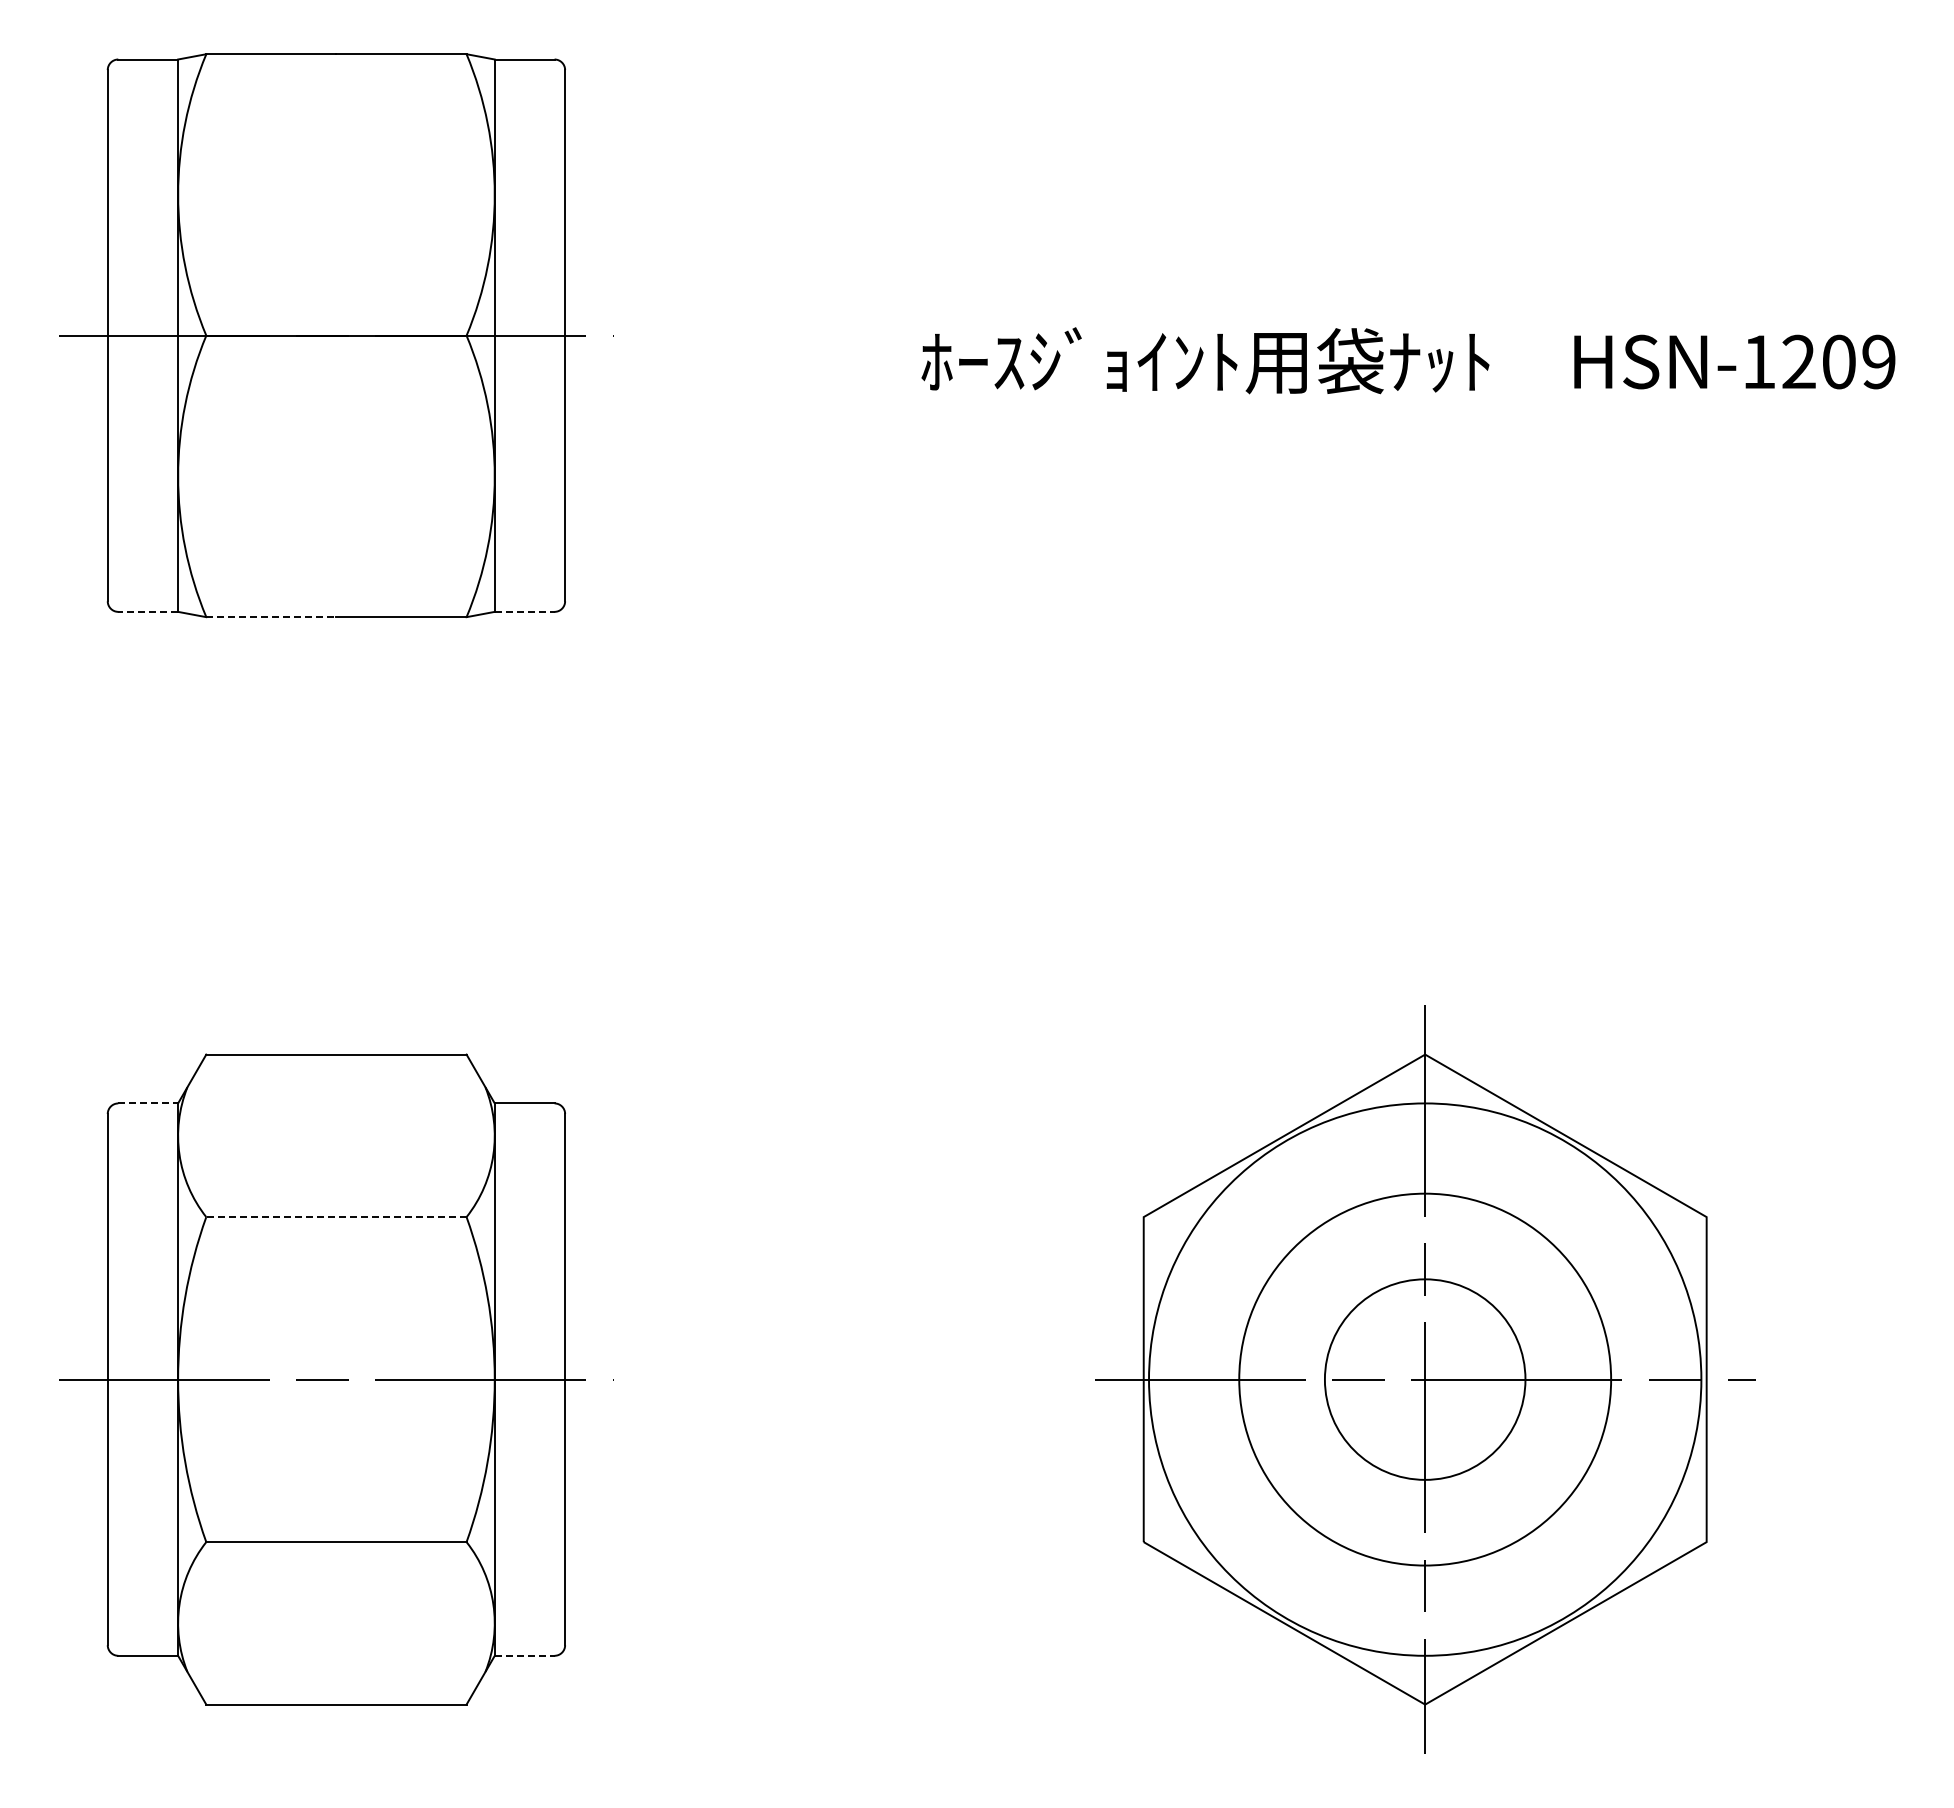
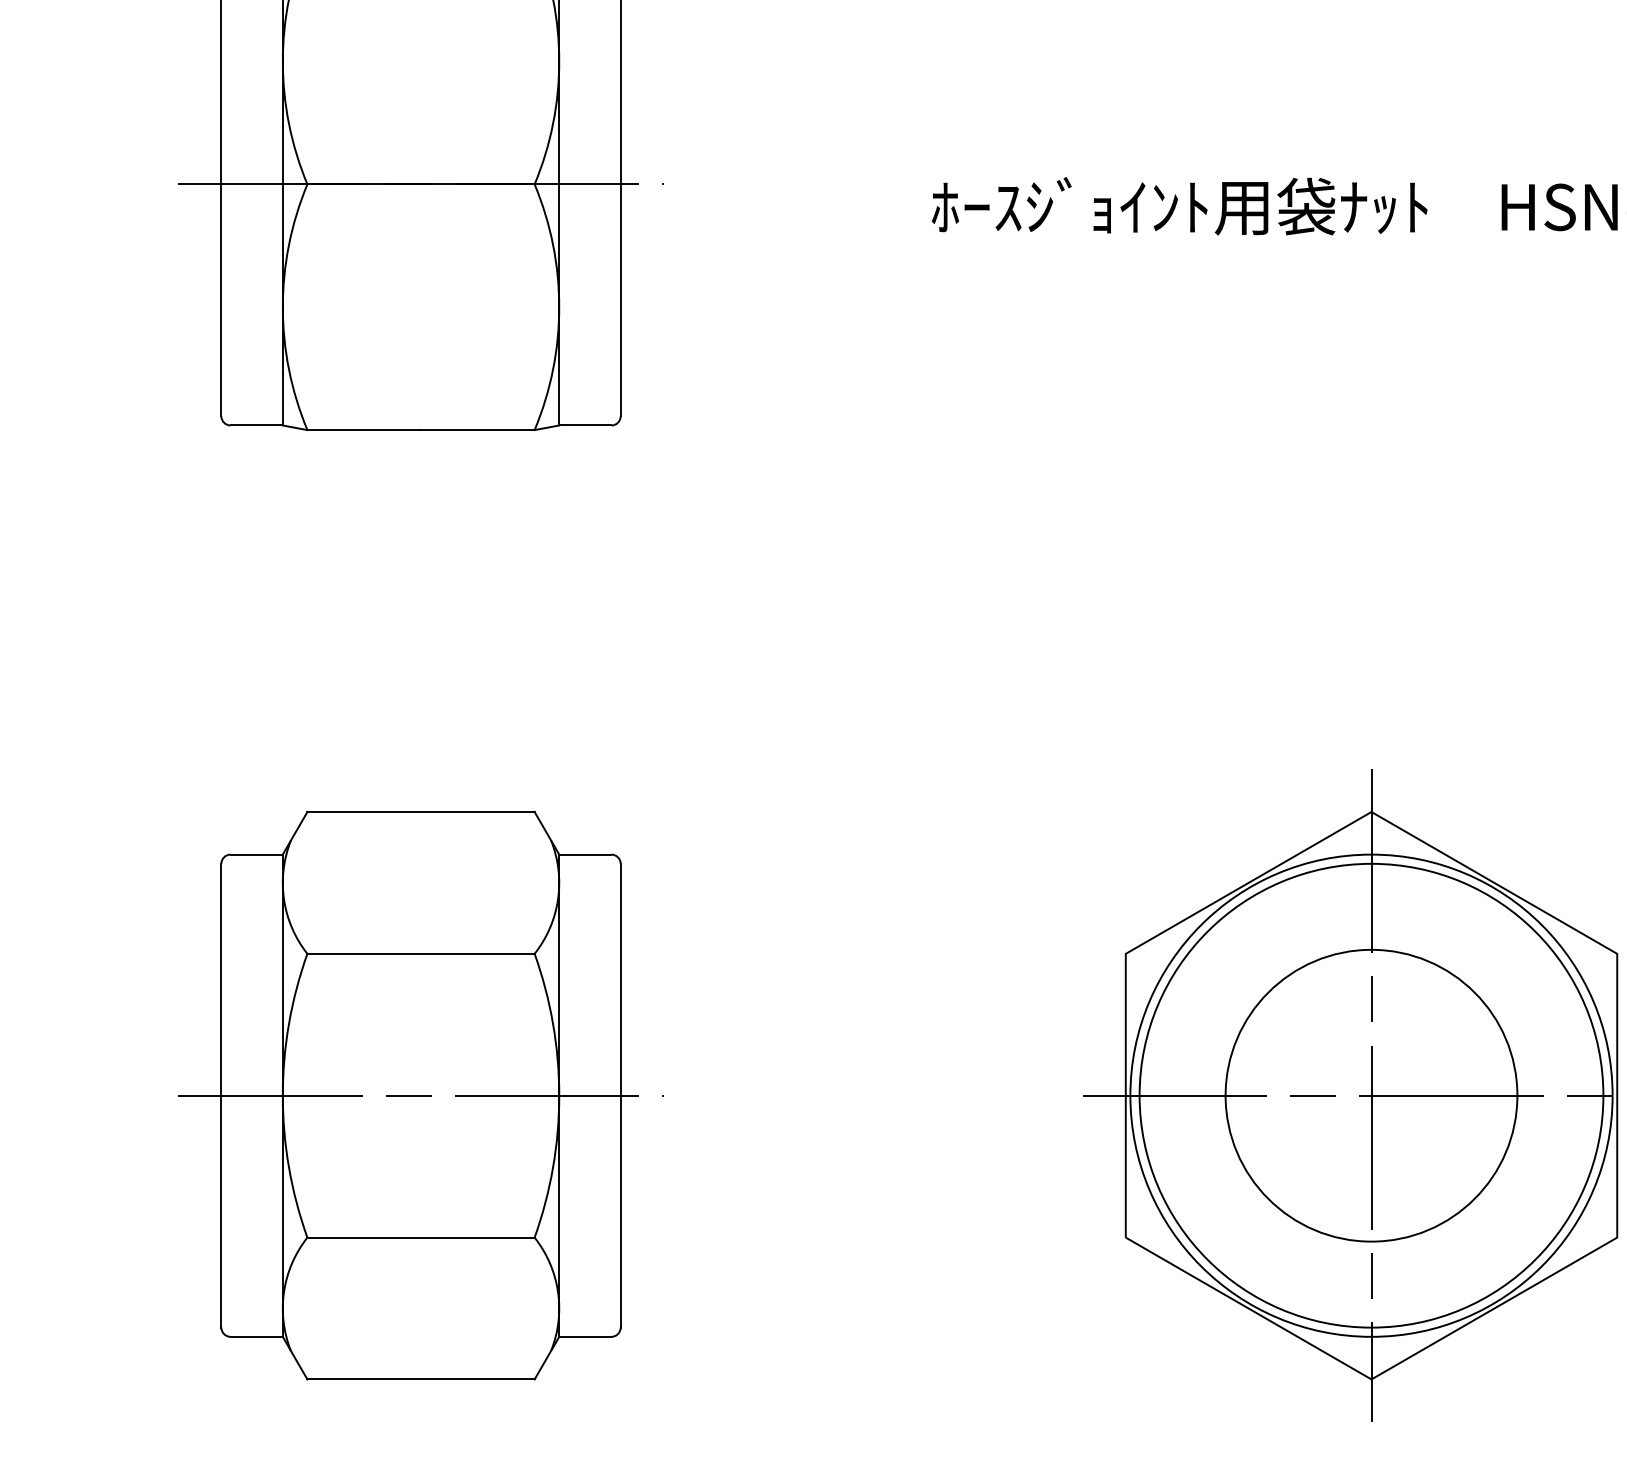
line: (148, 611) -> (256, 425), dashed -> solid
line: (524, 611) -> (585, 425), dashed -> solid
line: (271, 617) -> (364, 430), dashed -> solid
line: (148, 1103) -> (256, 854), dashed -> solid
line: (335, 1217) -> (420, 954), dashed -> solid
circle: (1424, 1379) -> (1370, 1095), size x1.43
circle: (1425, 1379) -> (1371, 1095), size x1.67
line: (524, 1655) -> (585, 1336), dashed -> solid

